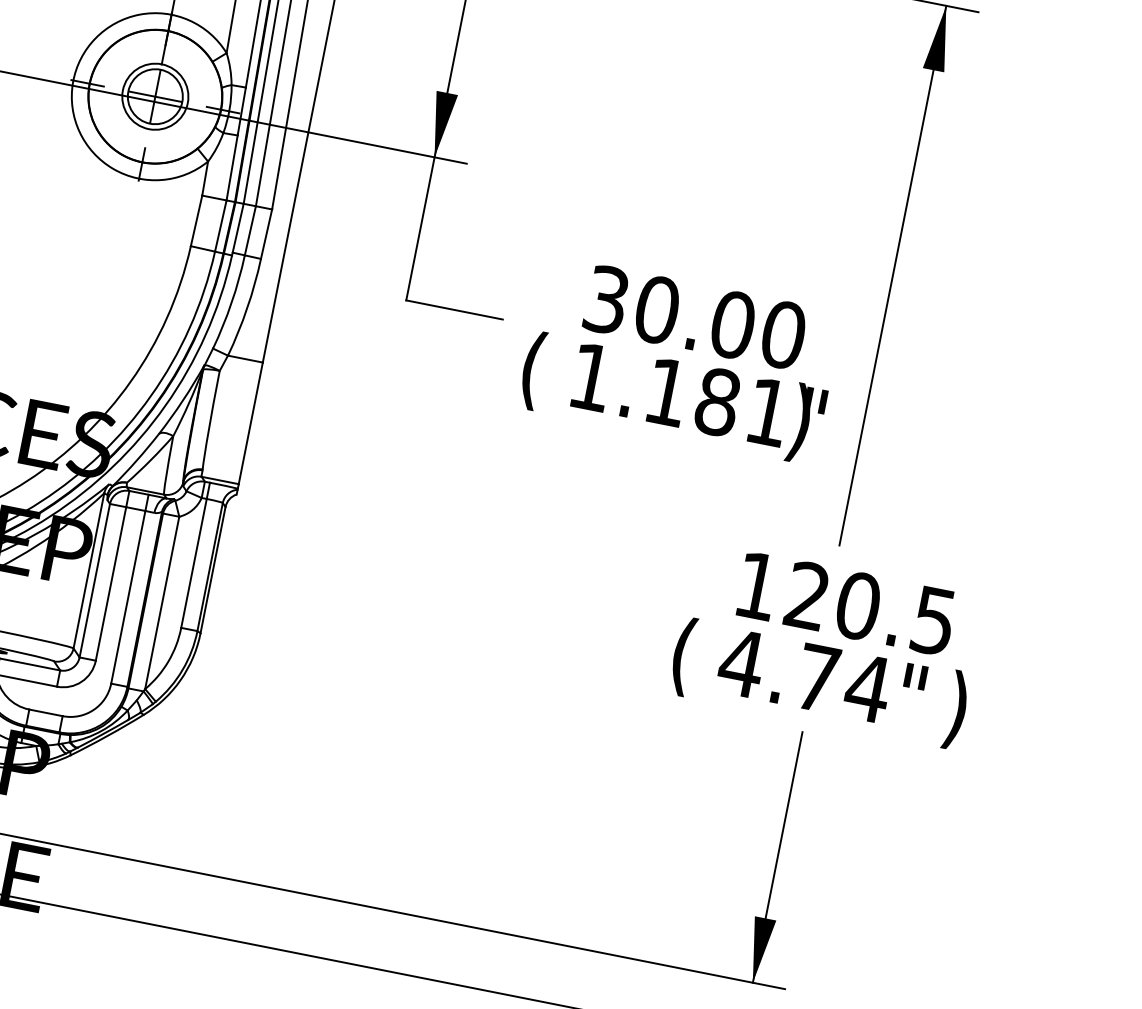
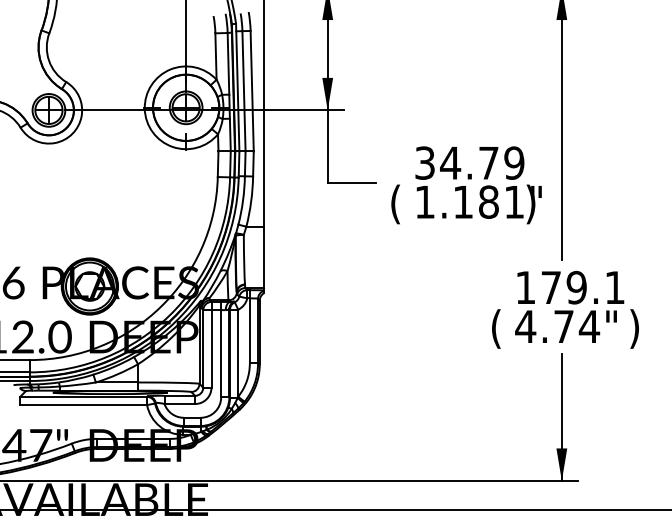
text: (720, 321) -> (482, 162), 30.00 -> 34.79
text: (869, 607) -> (582, 287), 120.5 -> 179.1

